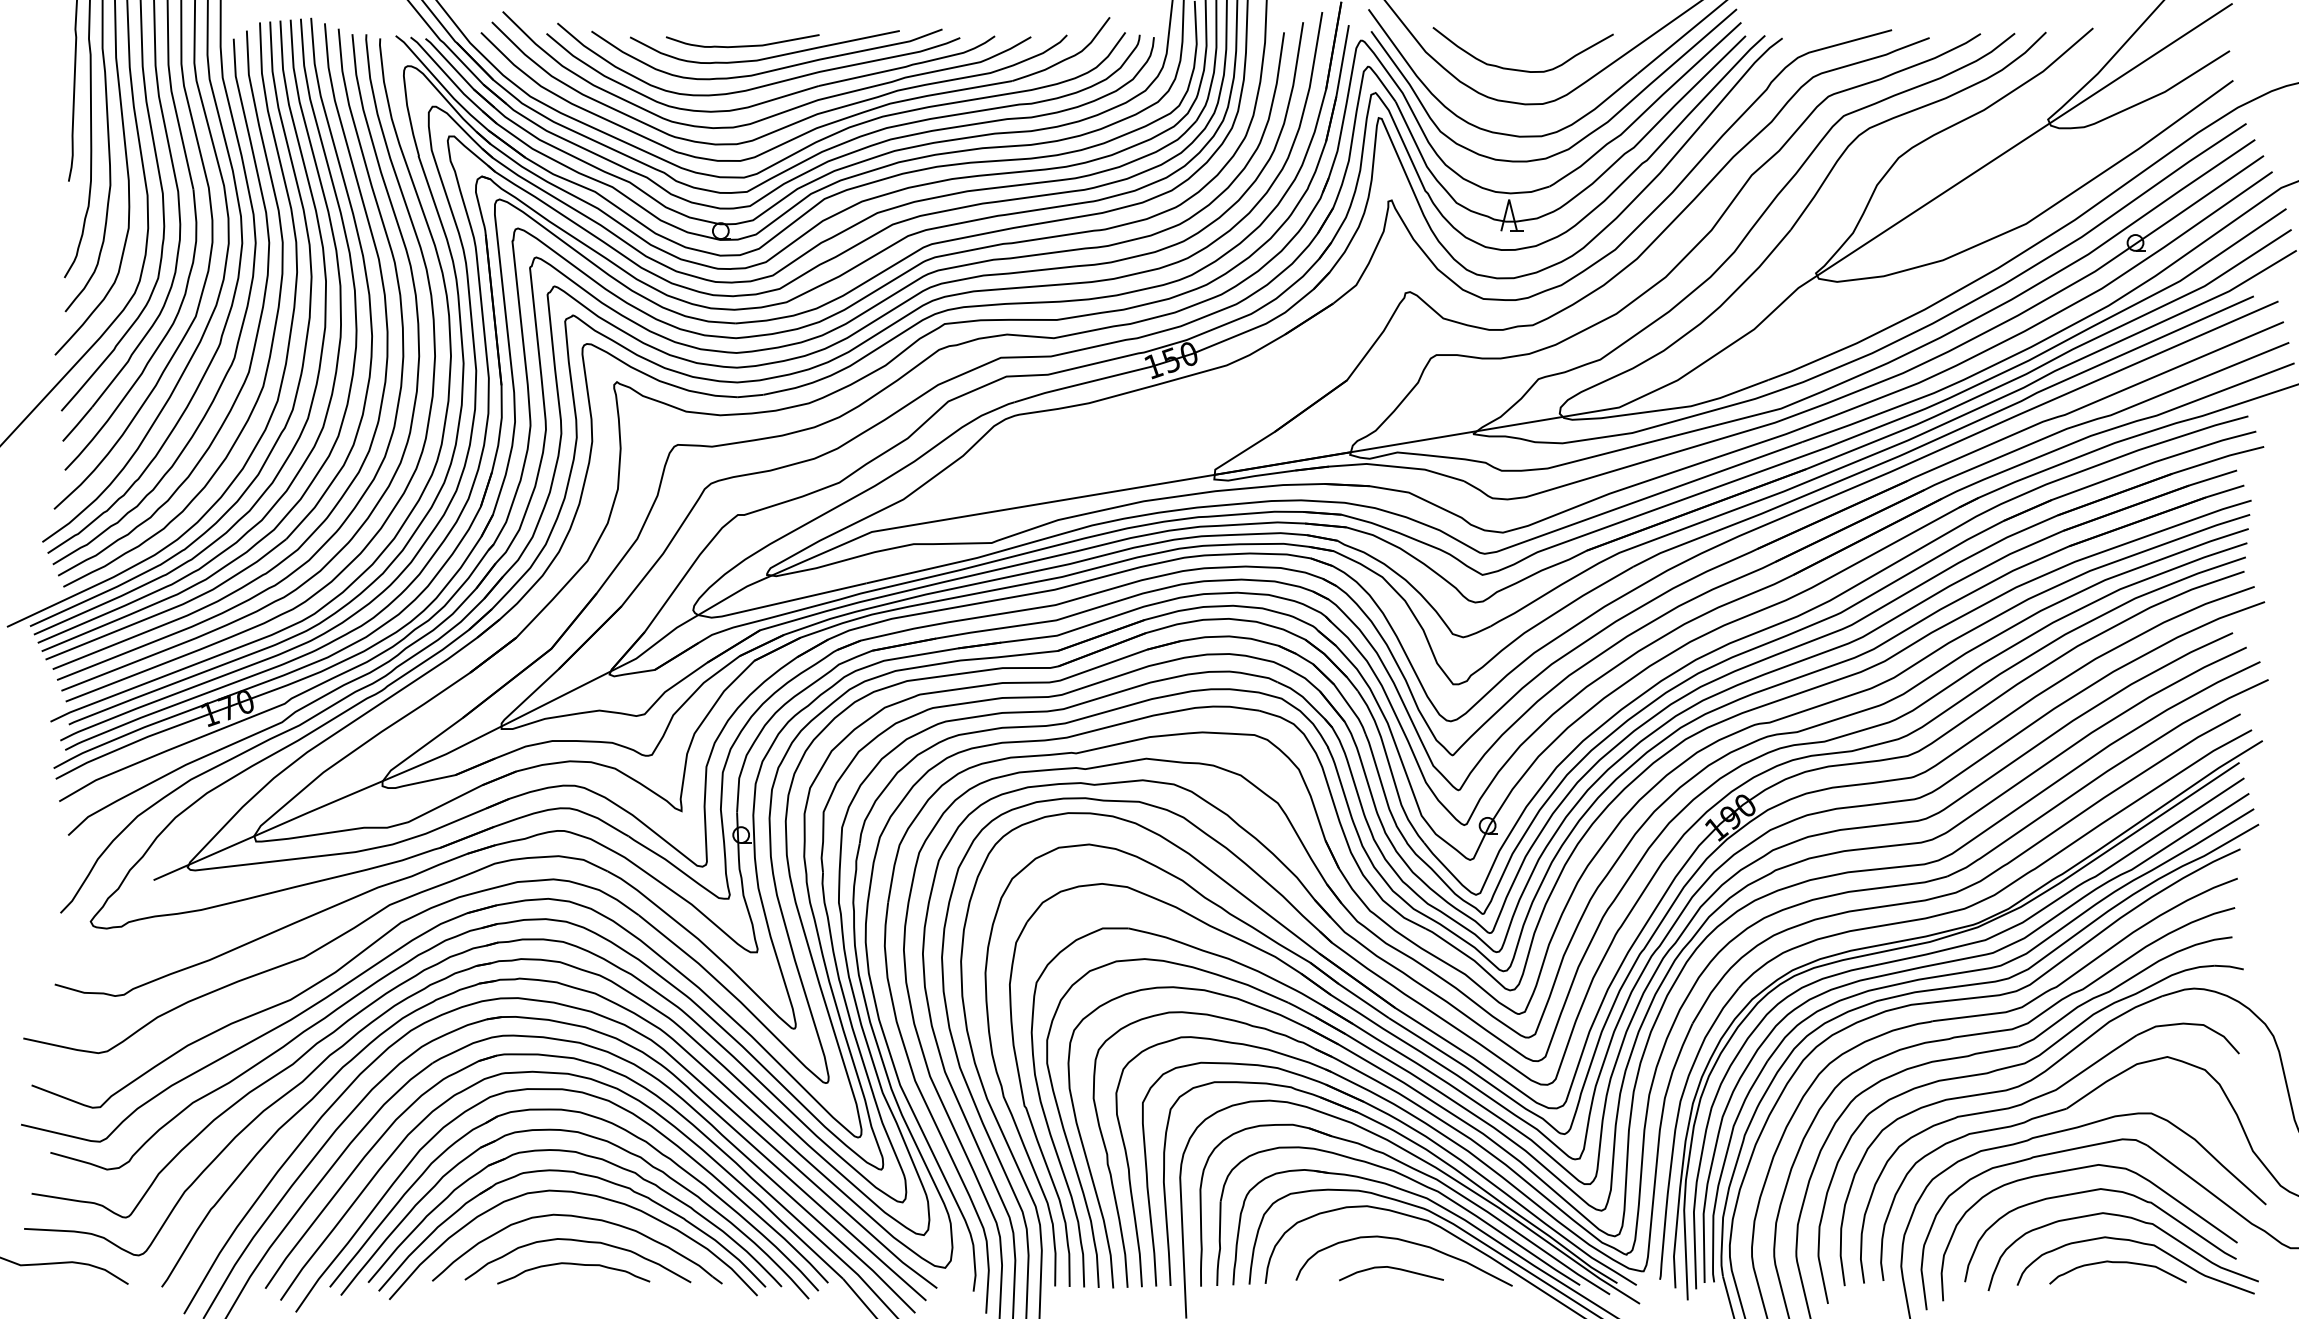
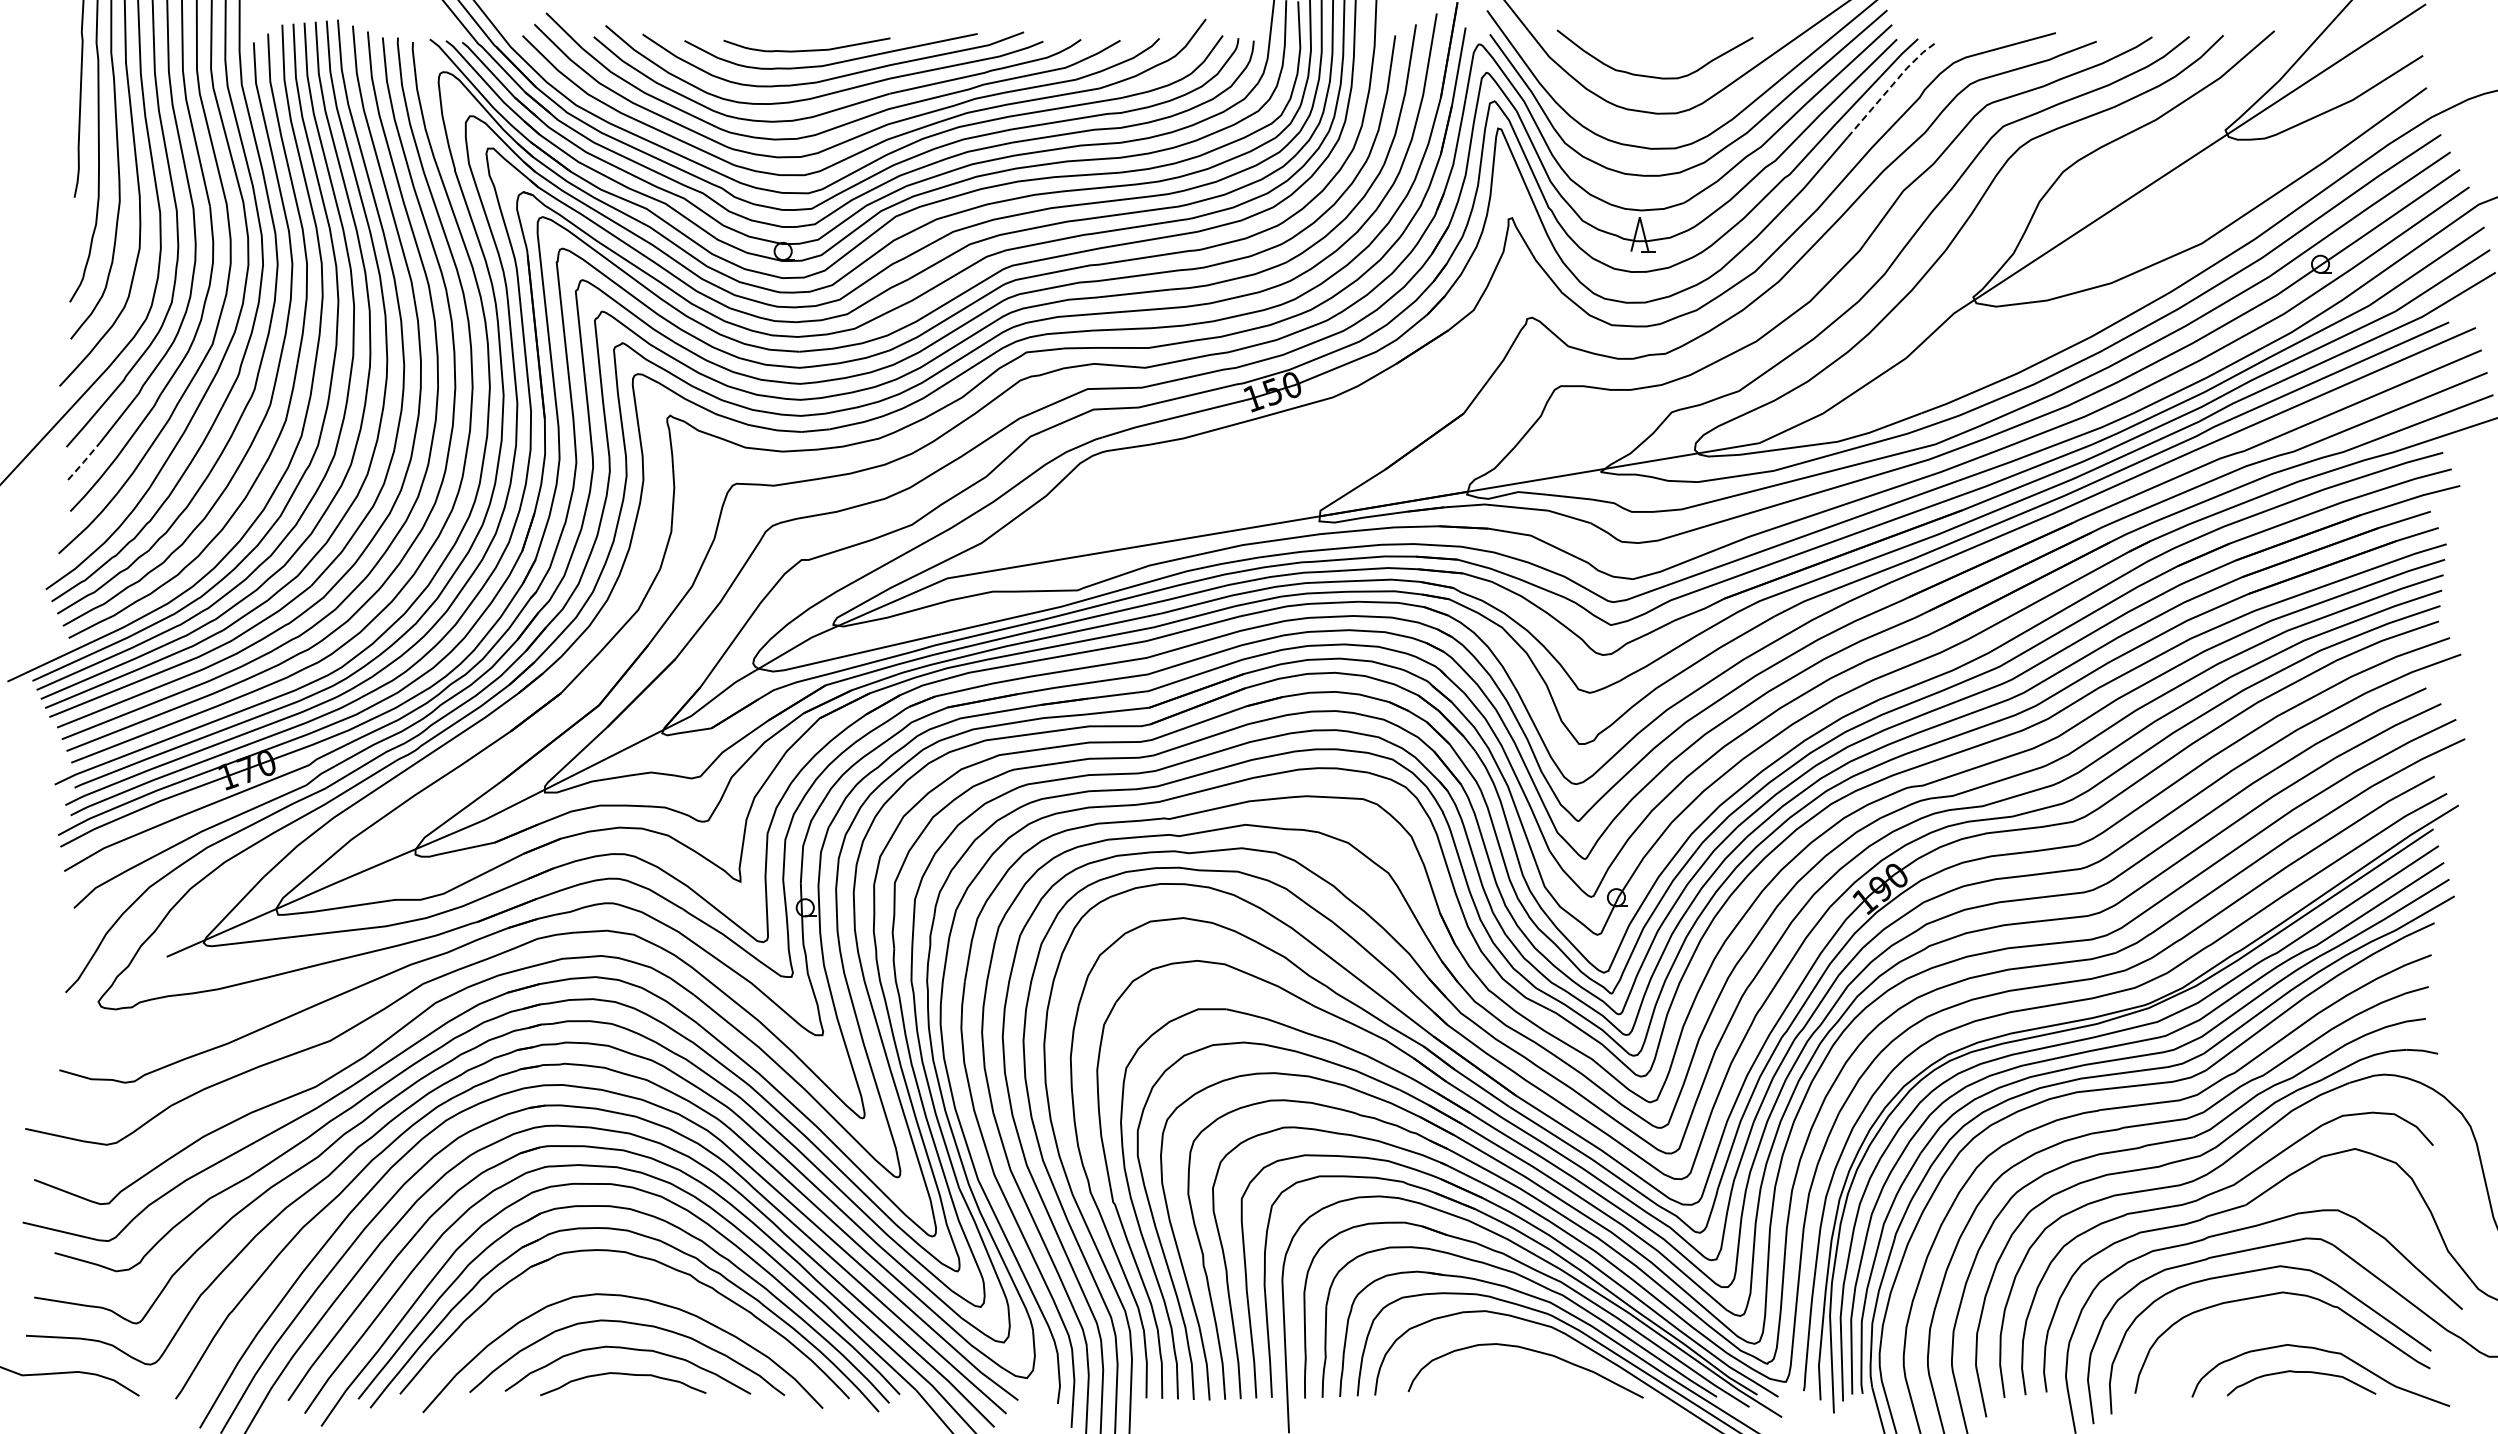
line: (1740, 79) -> (1891, 86), solid -> dashed
line: (77, 424) -> (84, 461), solid -> dashed
part: (581, 1175) -> (631, 1277), removed
curve: (2132, 1219) -> (2317, 1325), removed
curve: (1392, 1269) -> (1513, 1379), removed

